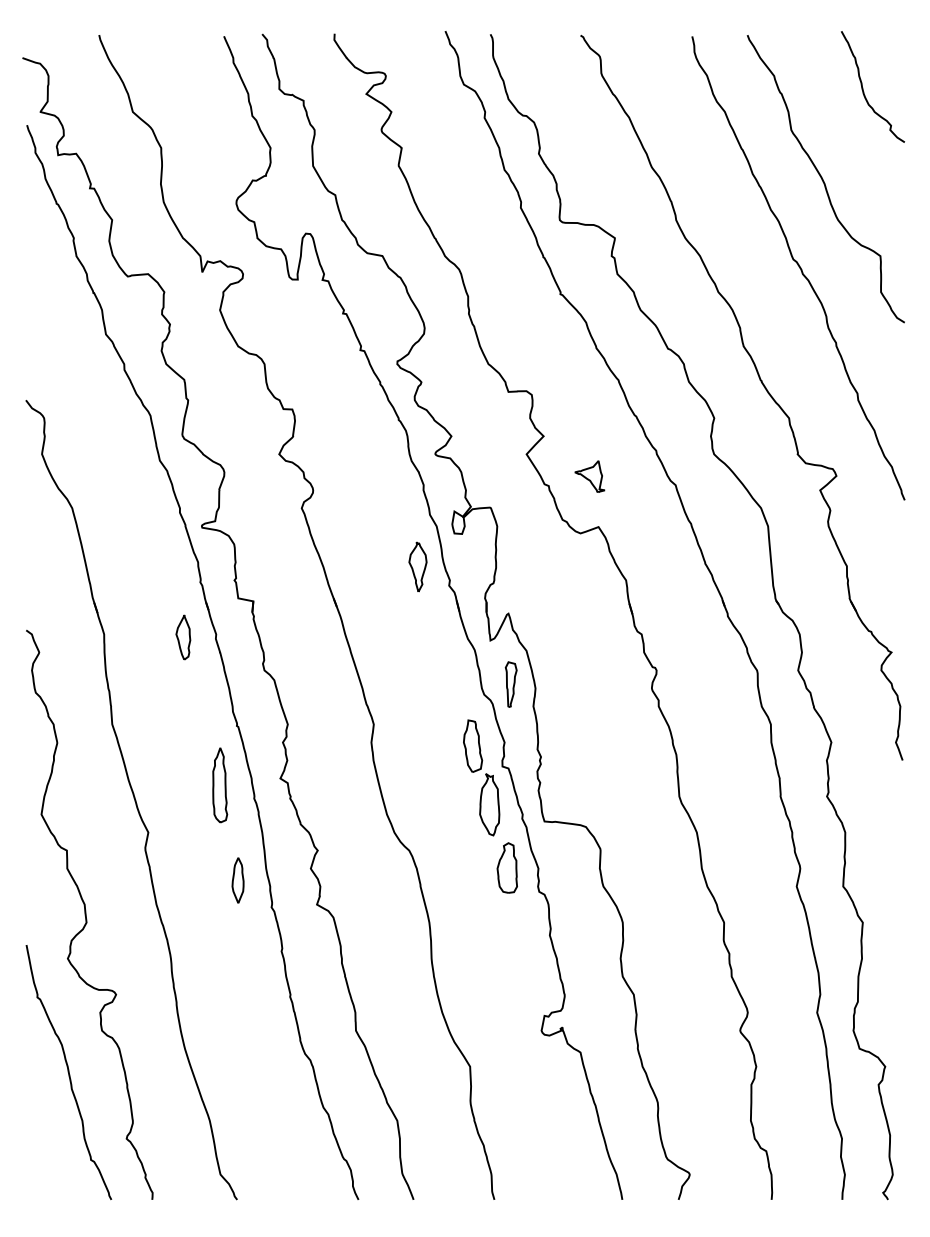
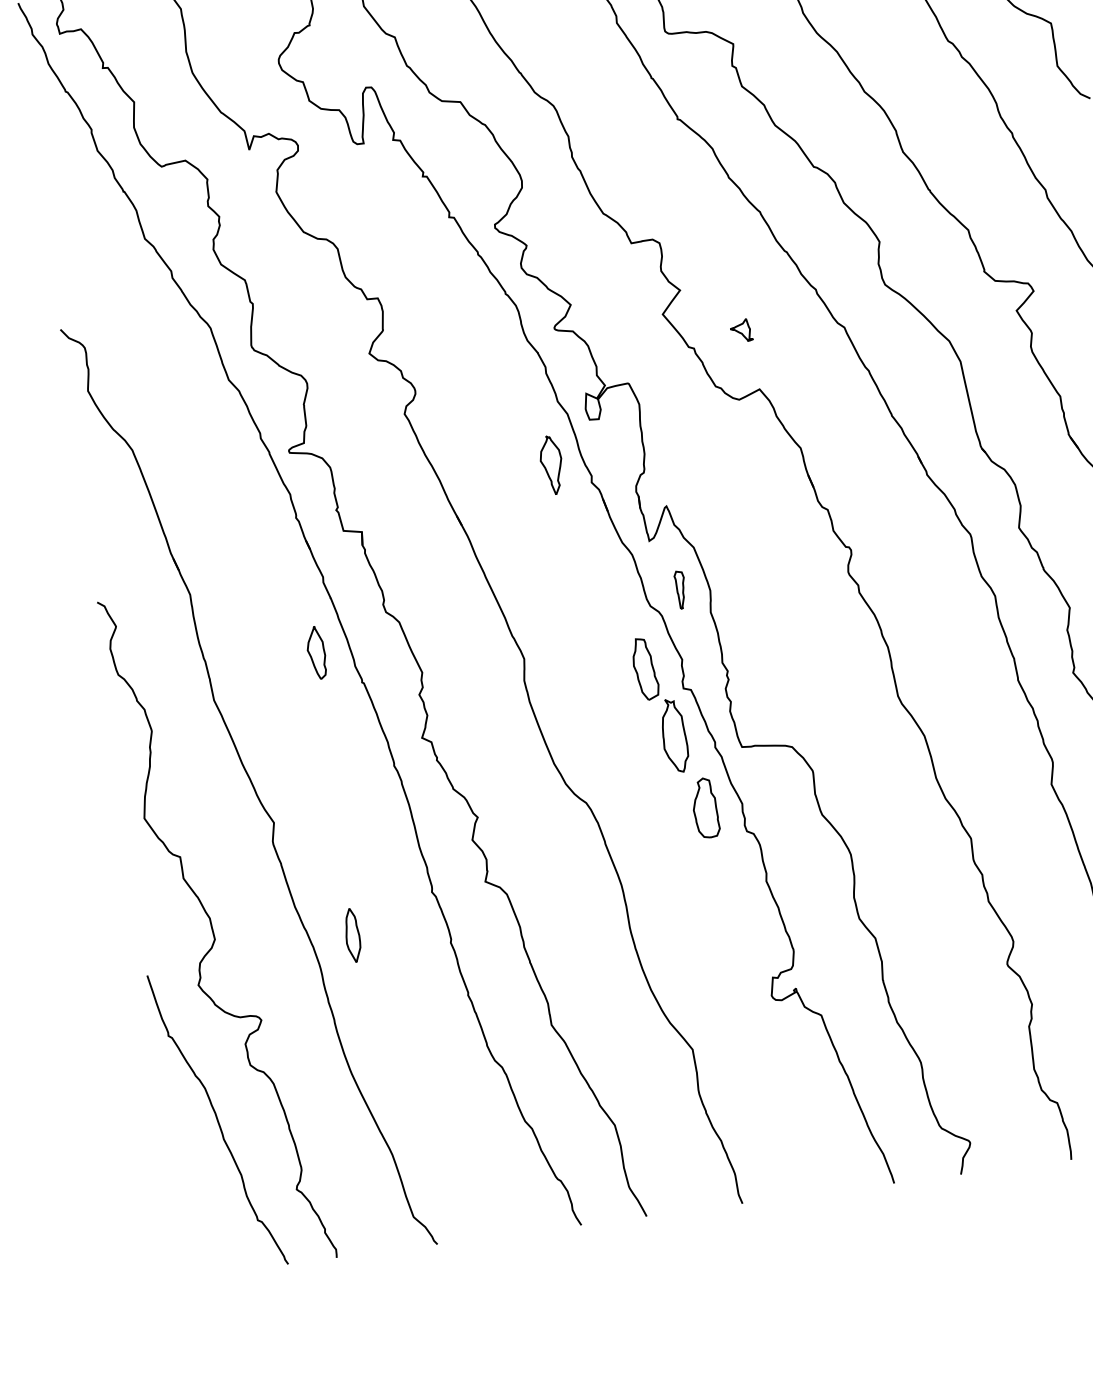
part: (589, 476) -> (740, 330), size x0.6
part: (183, 637) -> (316, 652), moved
part: (510, 684) -> (680, 589), size x0.7
part: (220, 785) -> (352, 755), removed
part: (237, 880) -> (351, 935), moved

